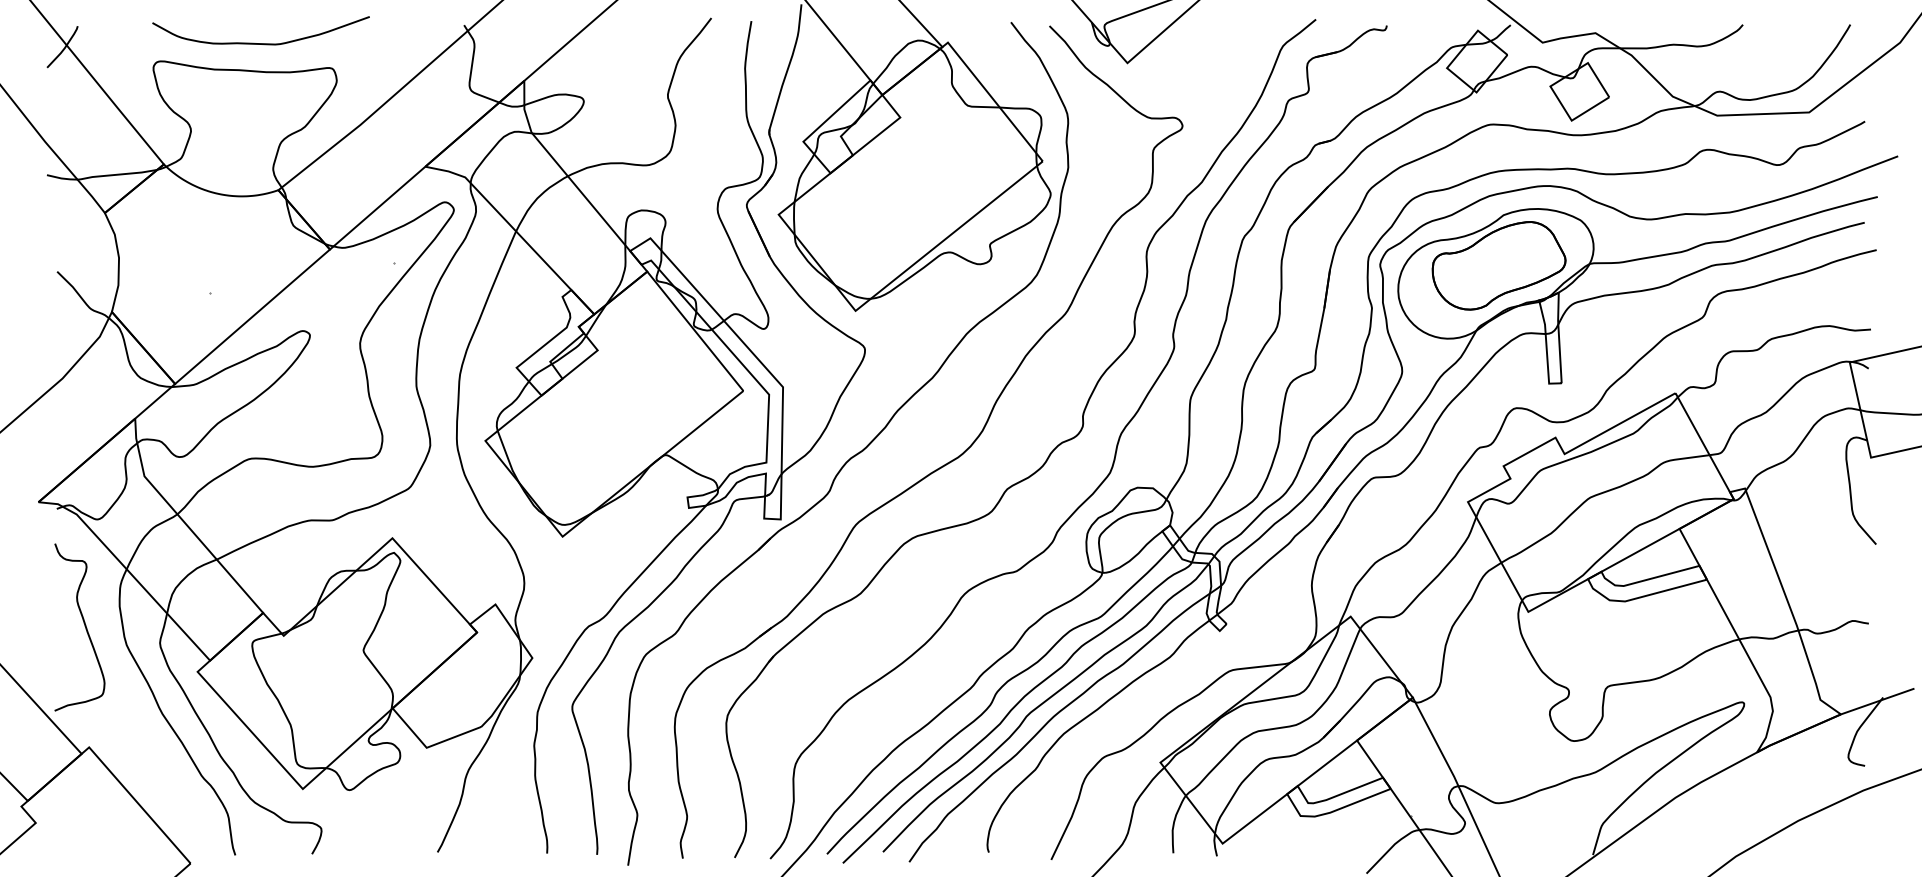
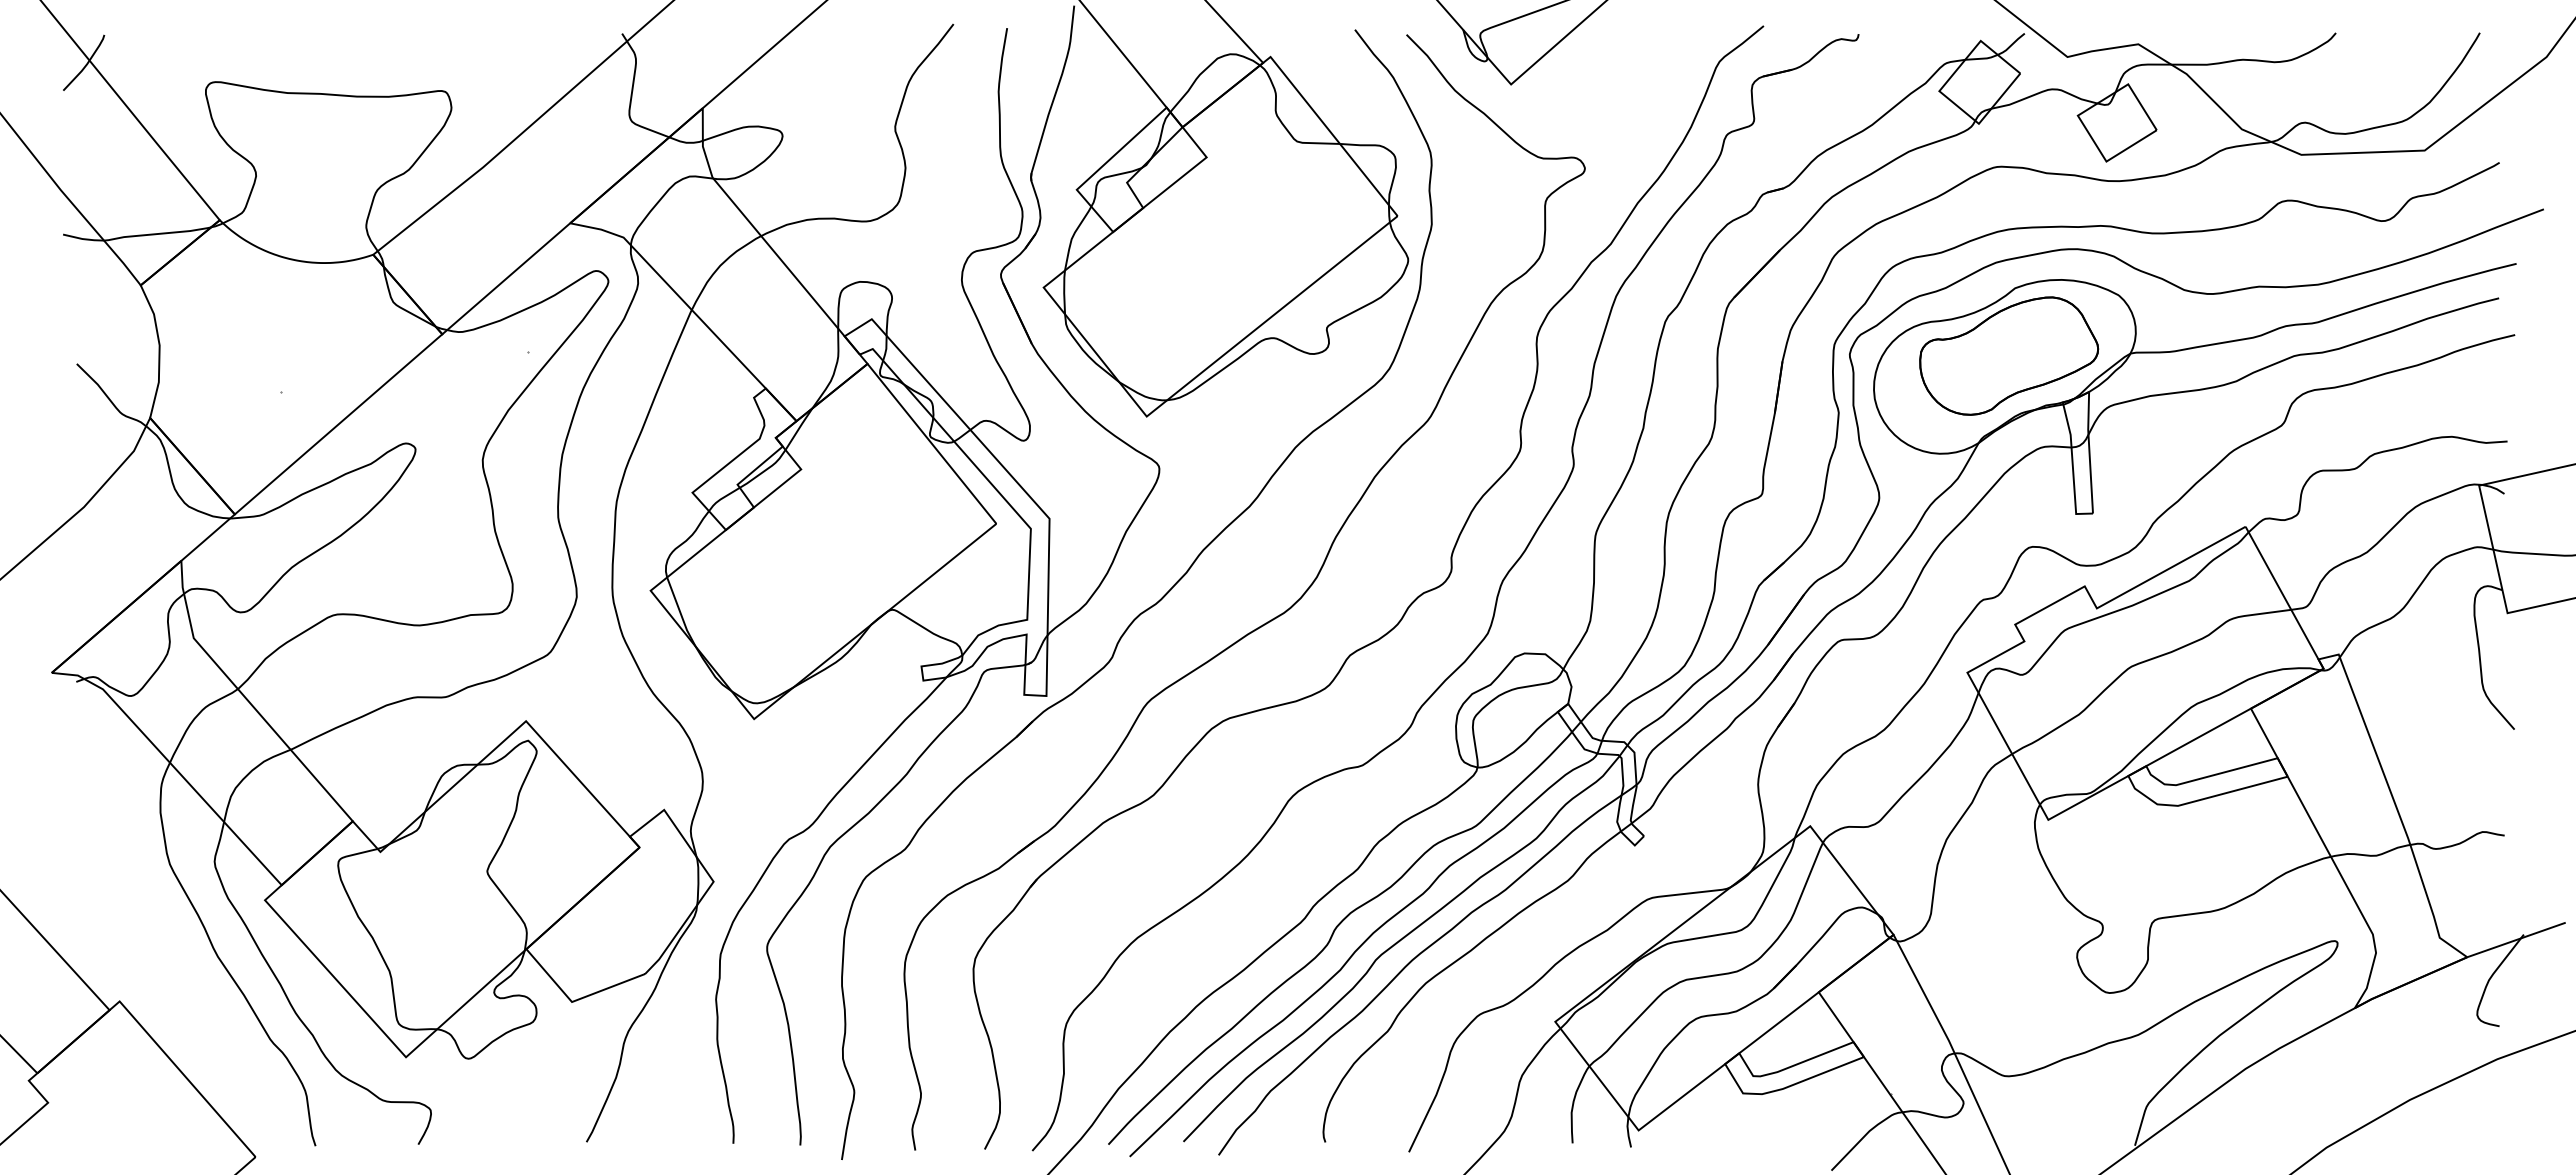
curve: (259, 43) -> (347, 57), removed
curve: (84, 625) -> (113, 838), removed

